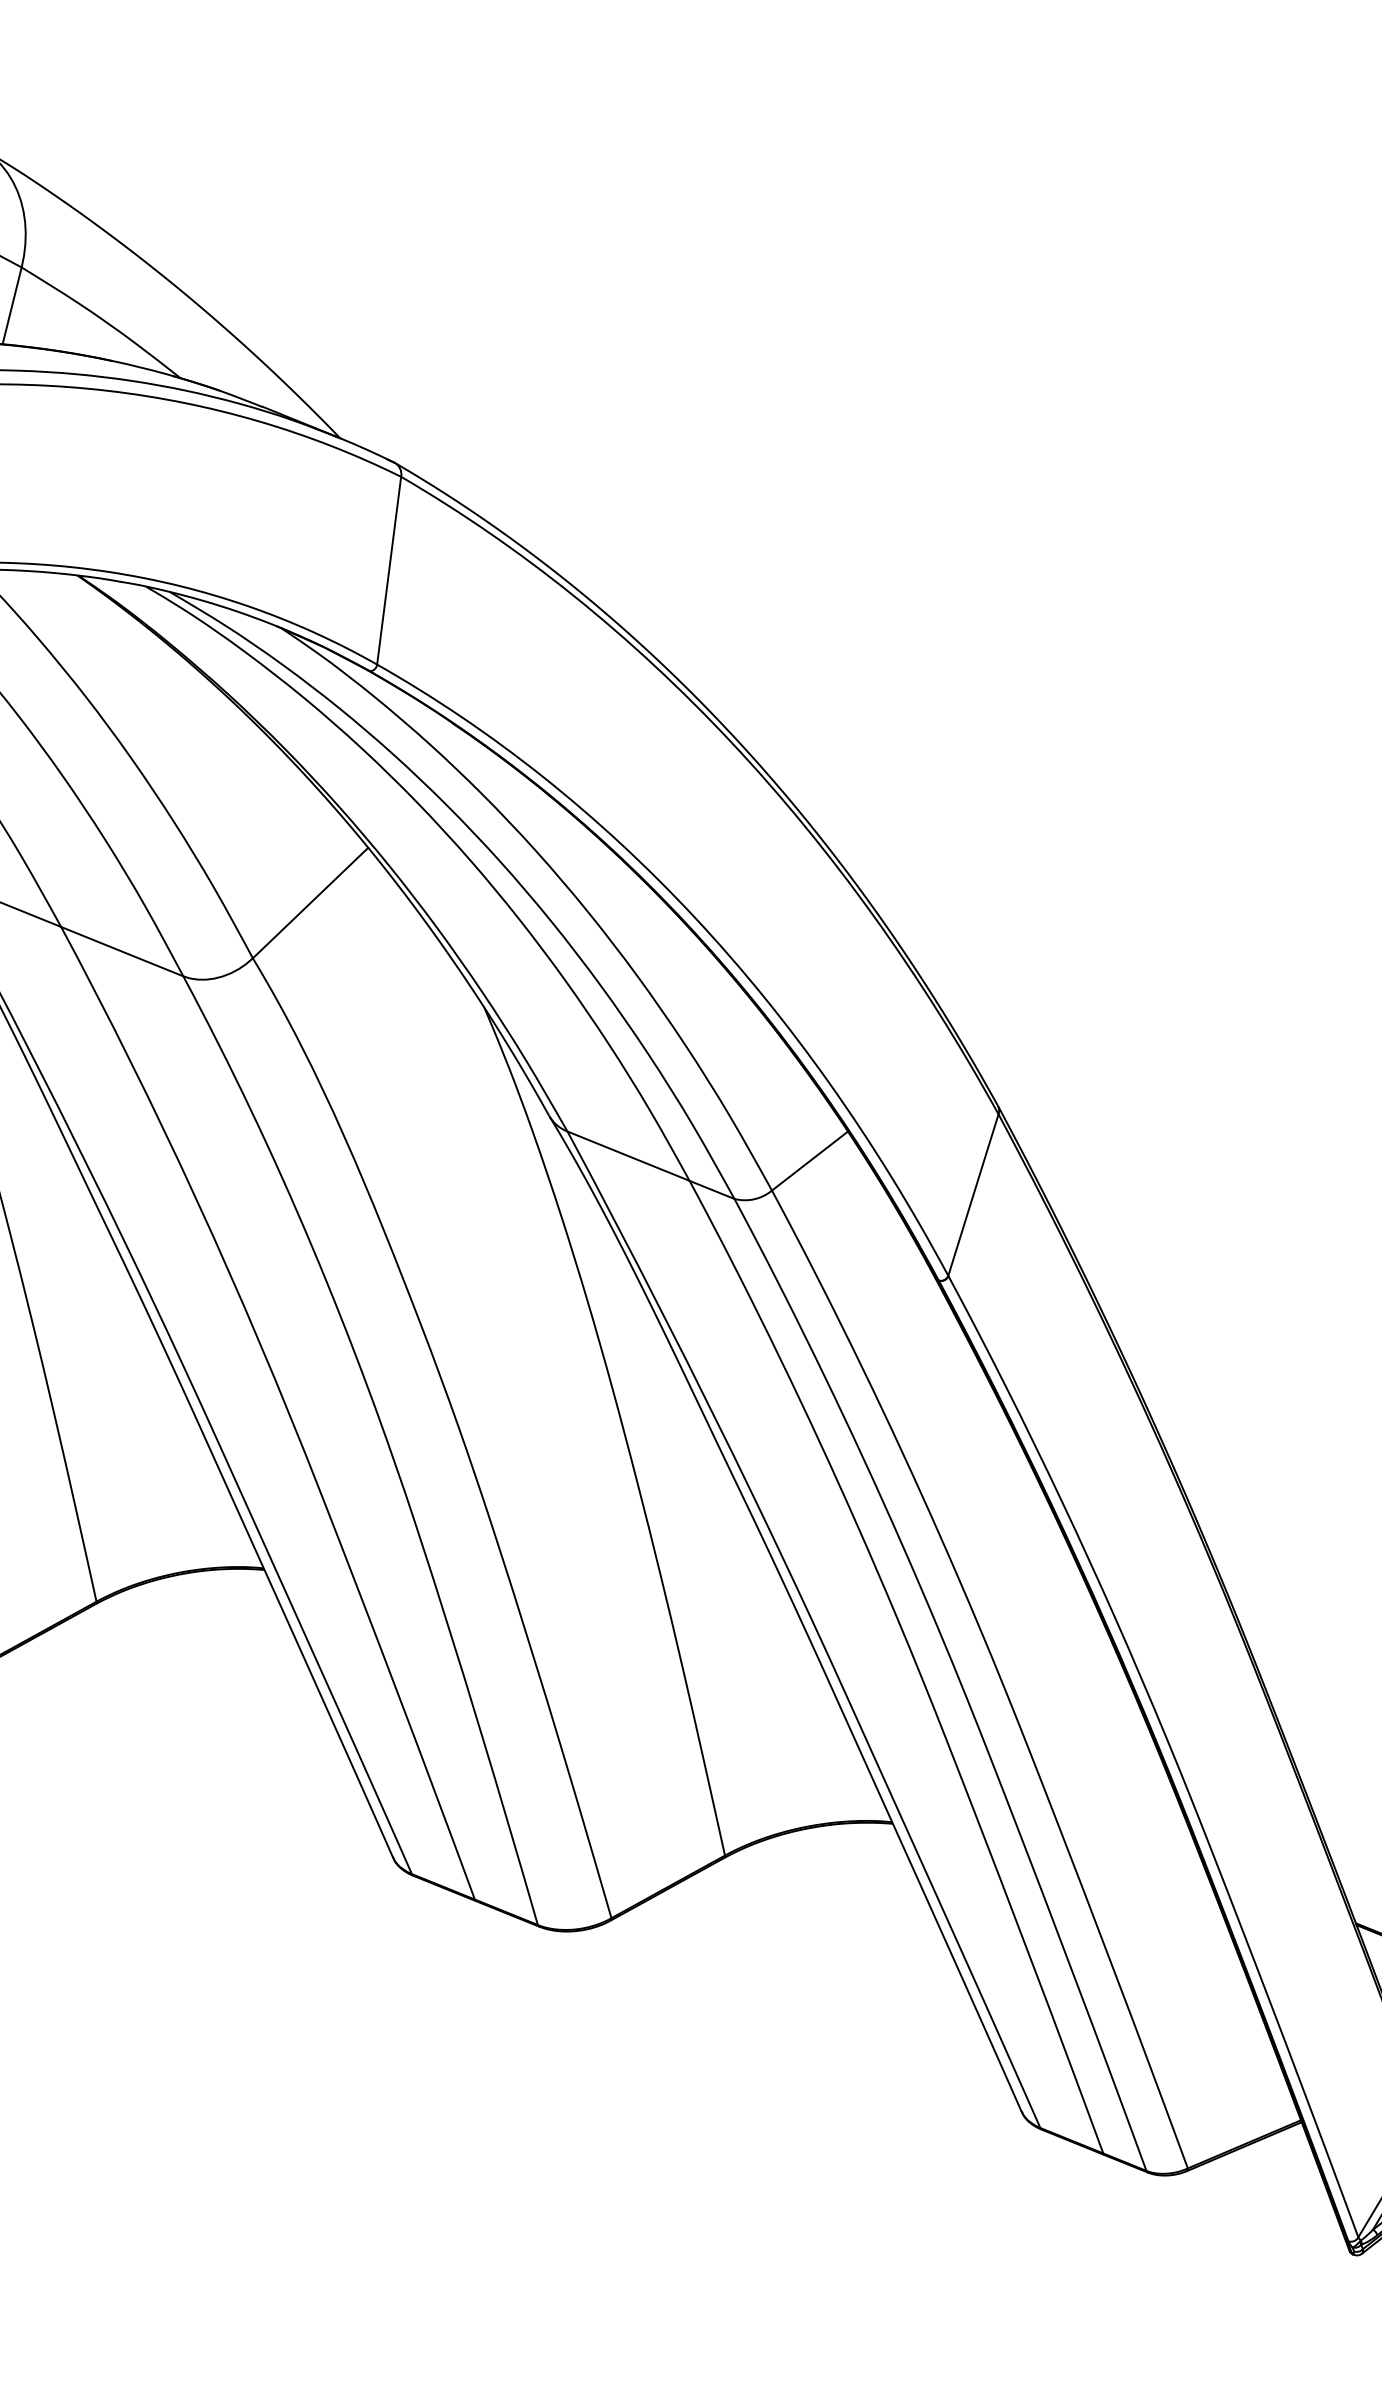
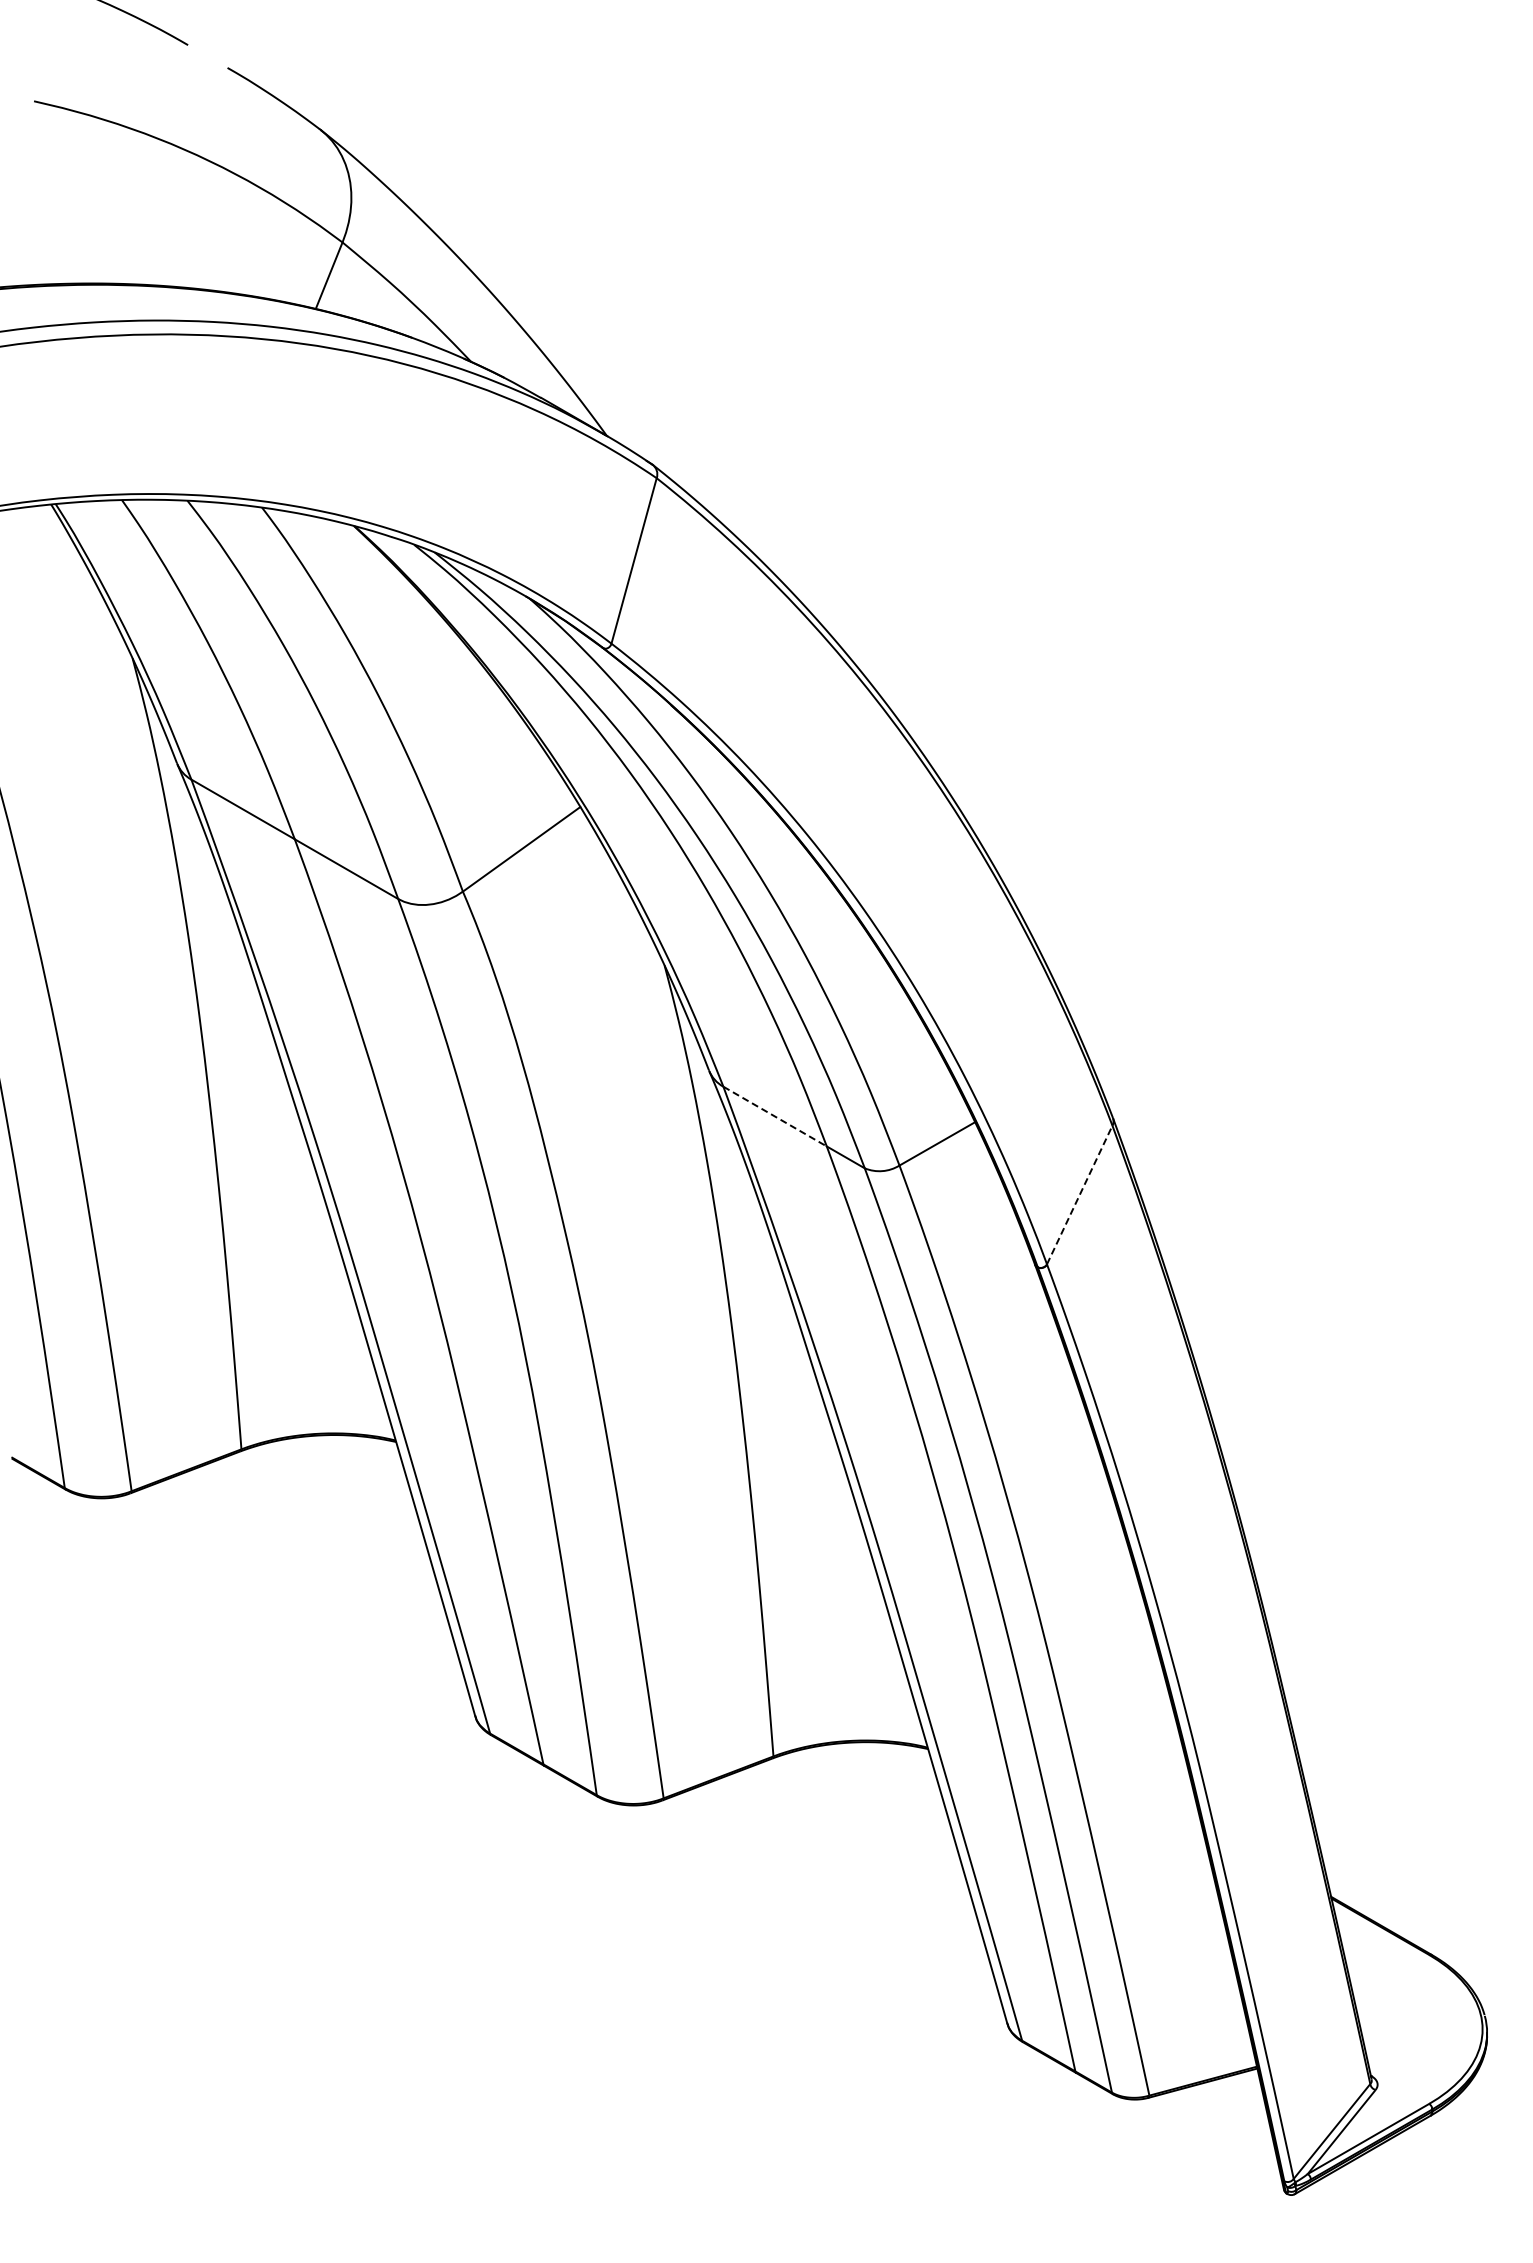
line: (628, 1156) -> (775, 1116), solid -> dashed
line: (973, 1195) -> (1079, 1195), solid -> dashed

